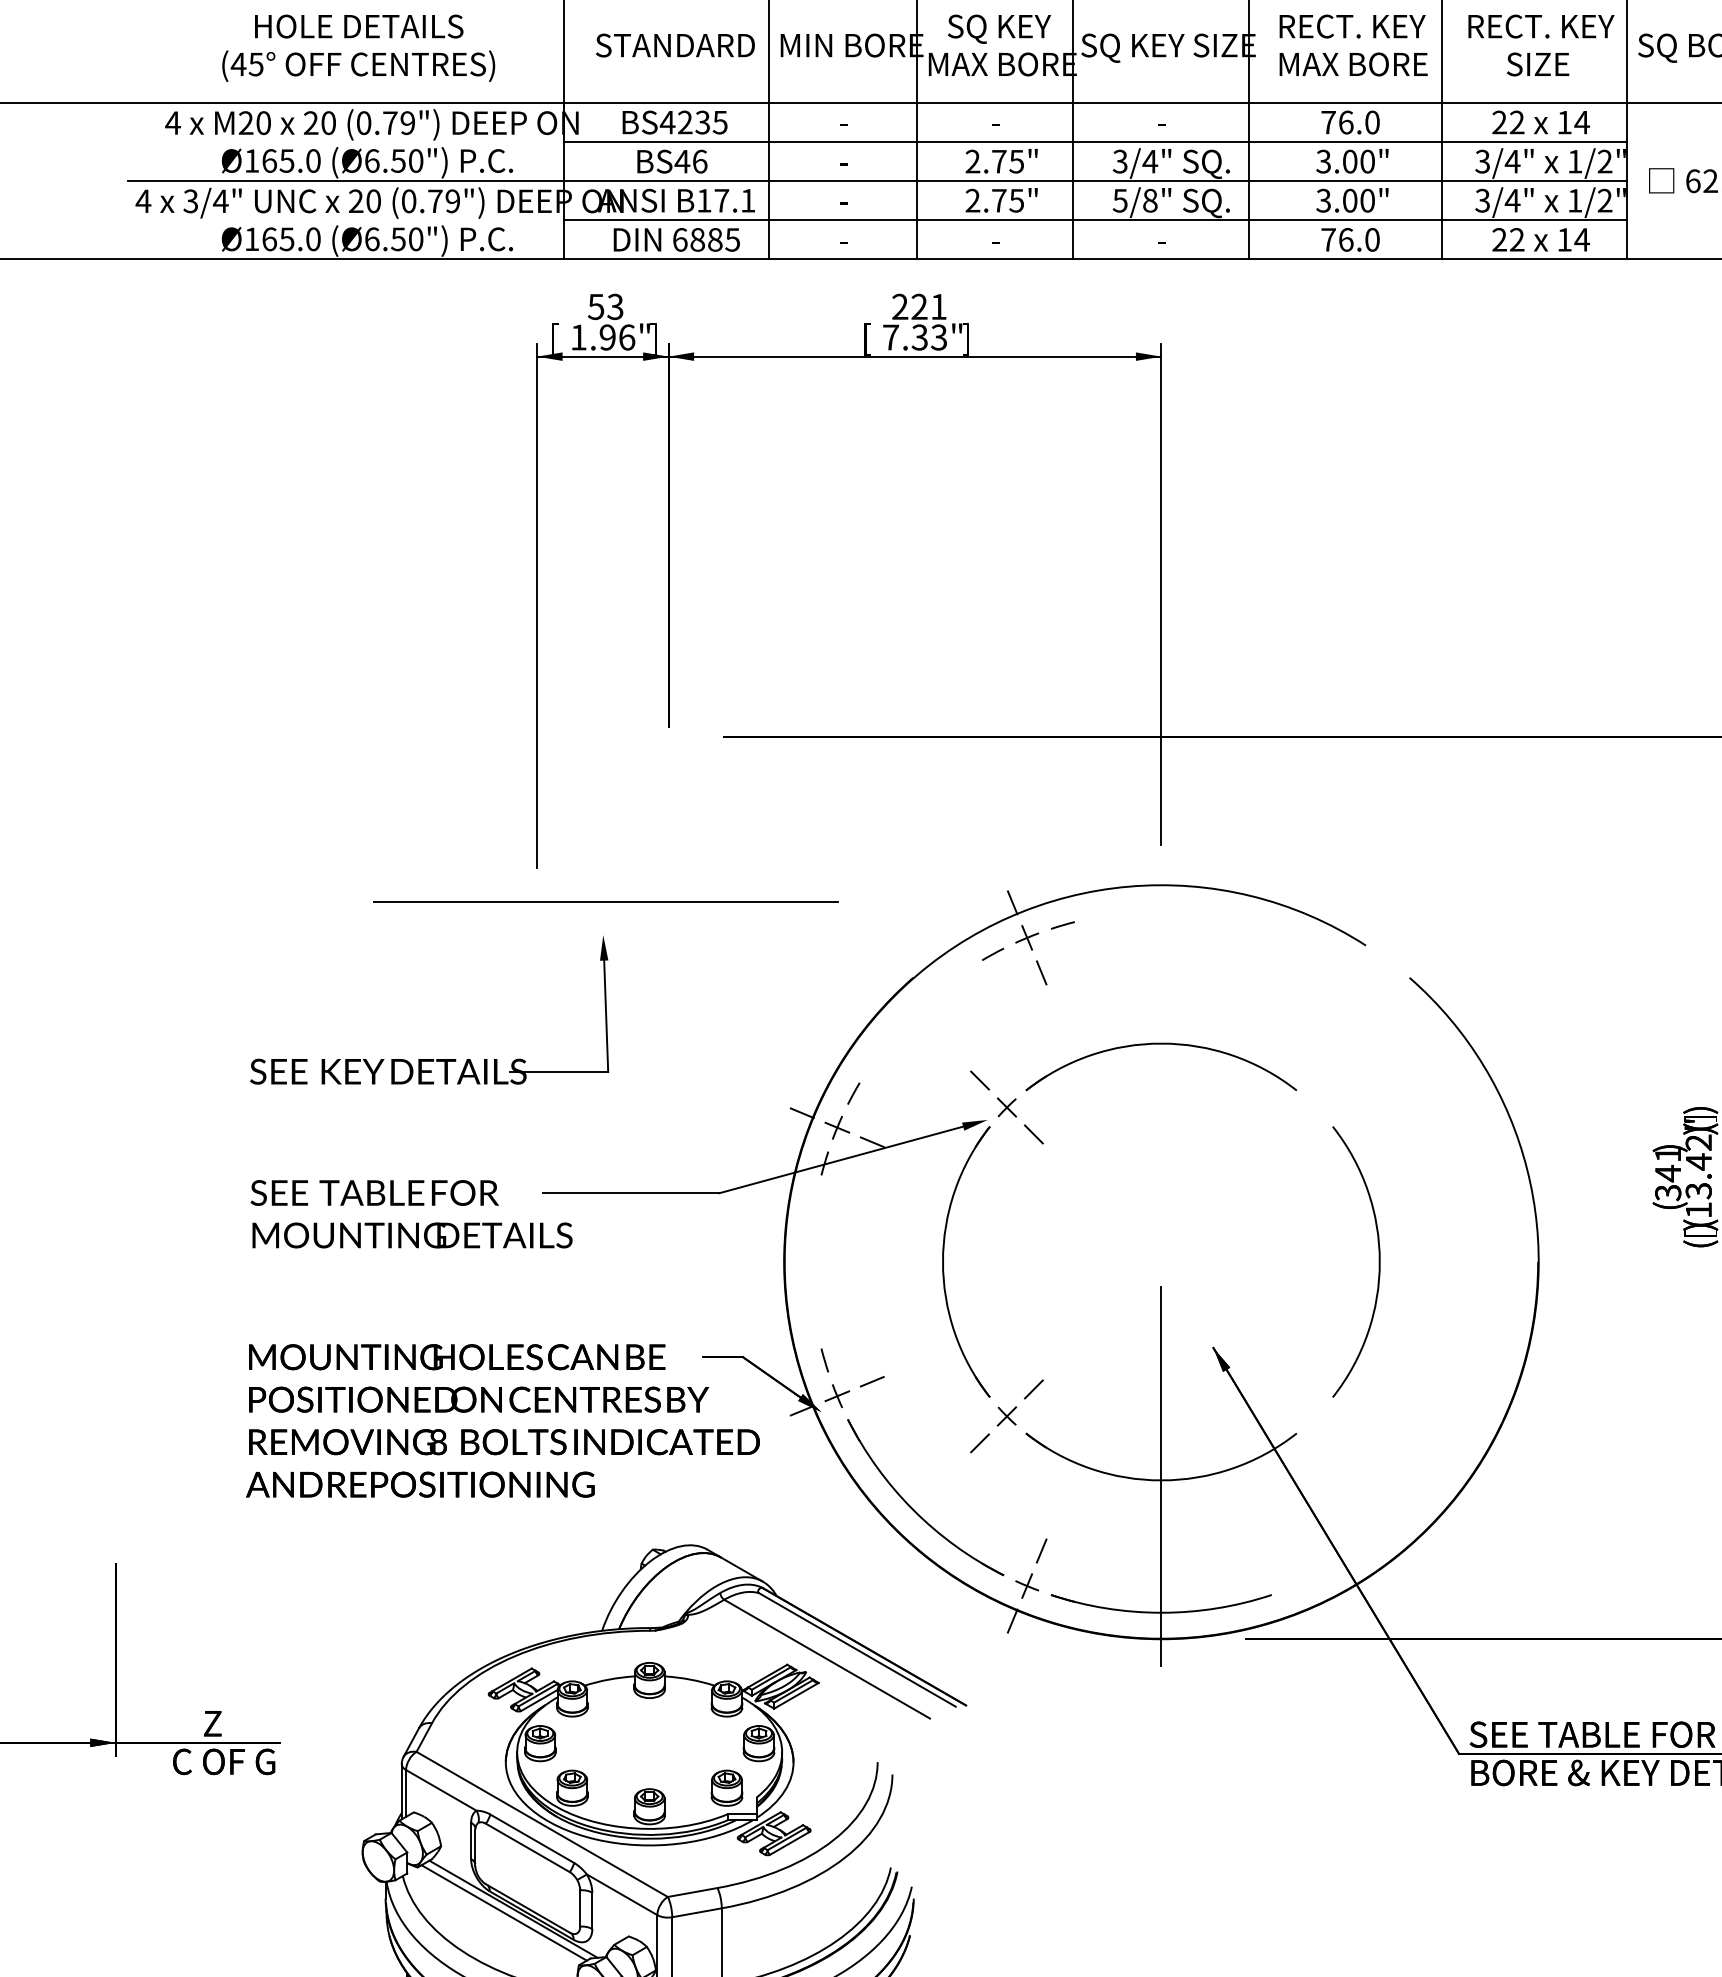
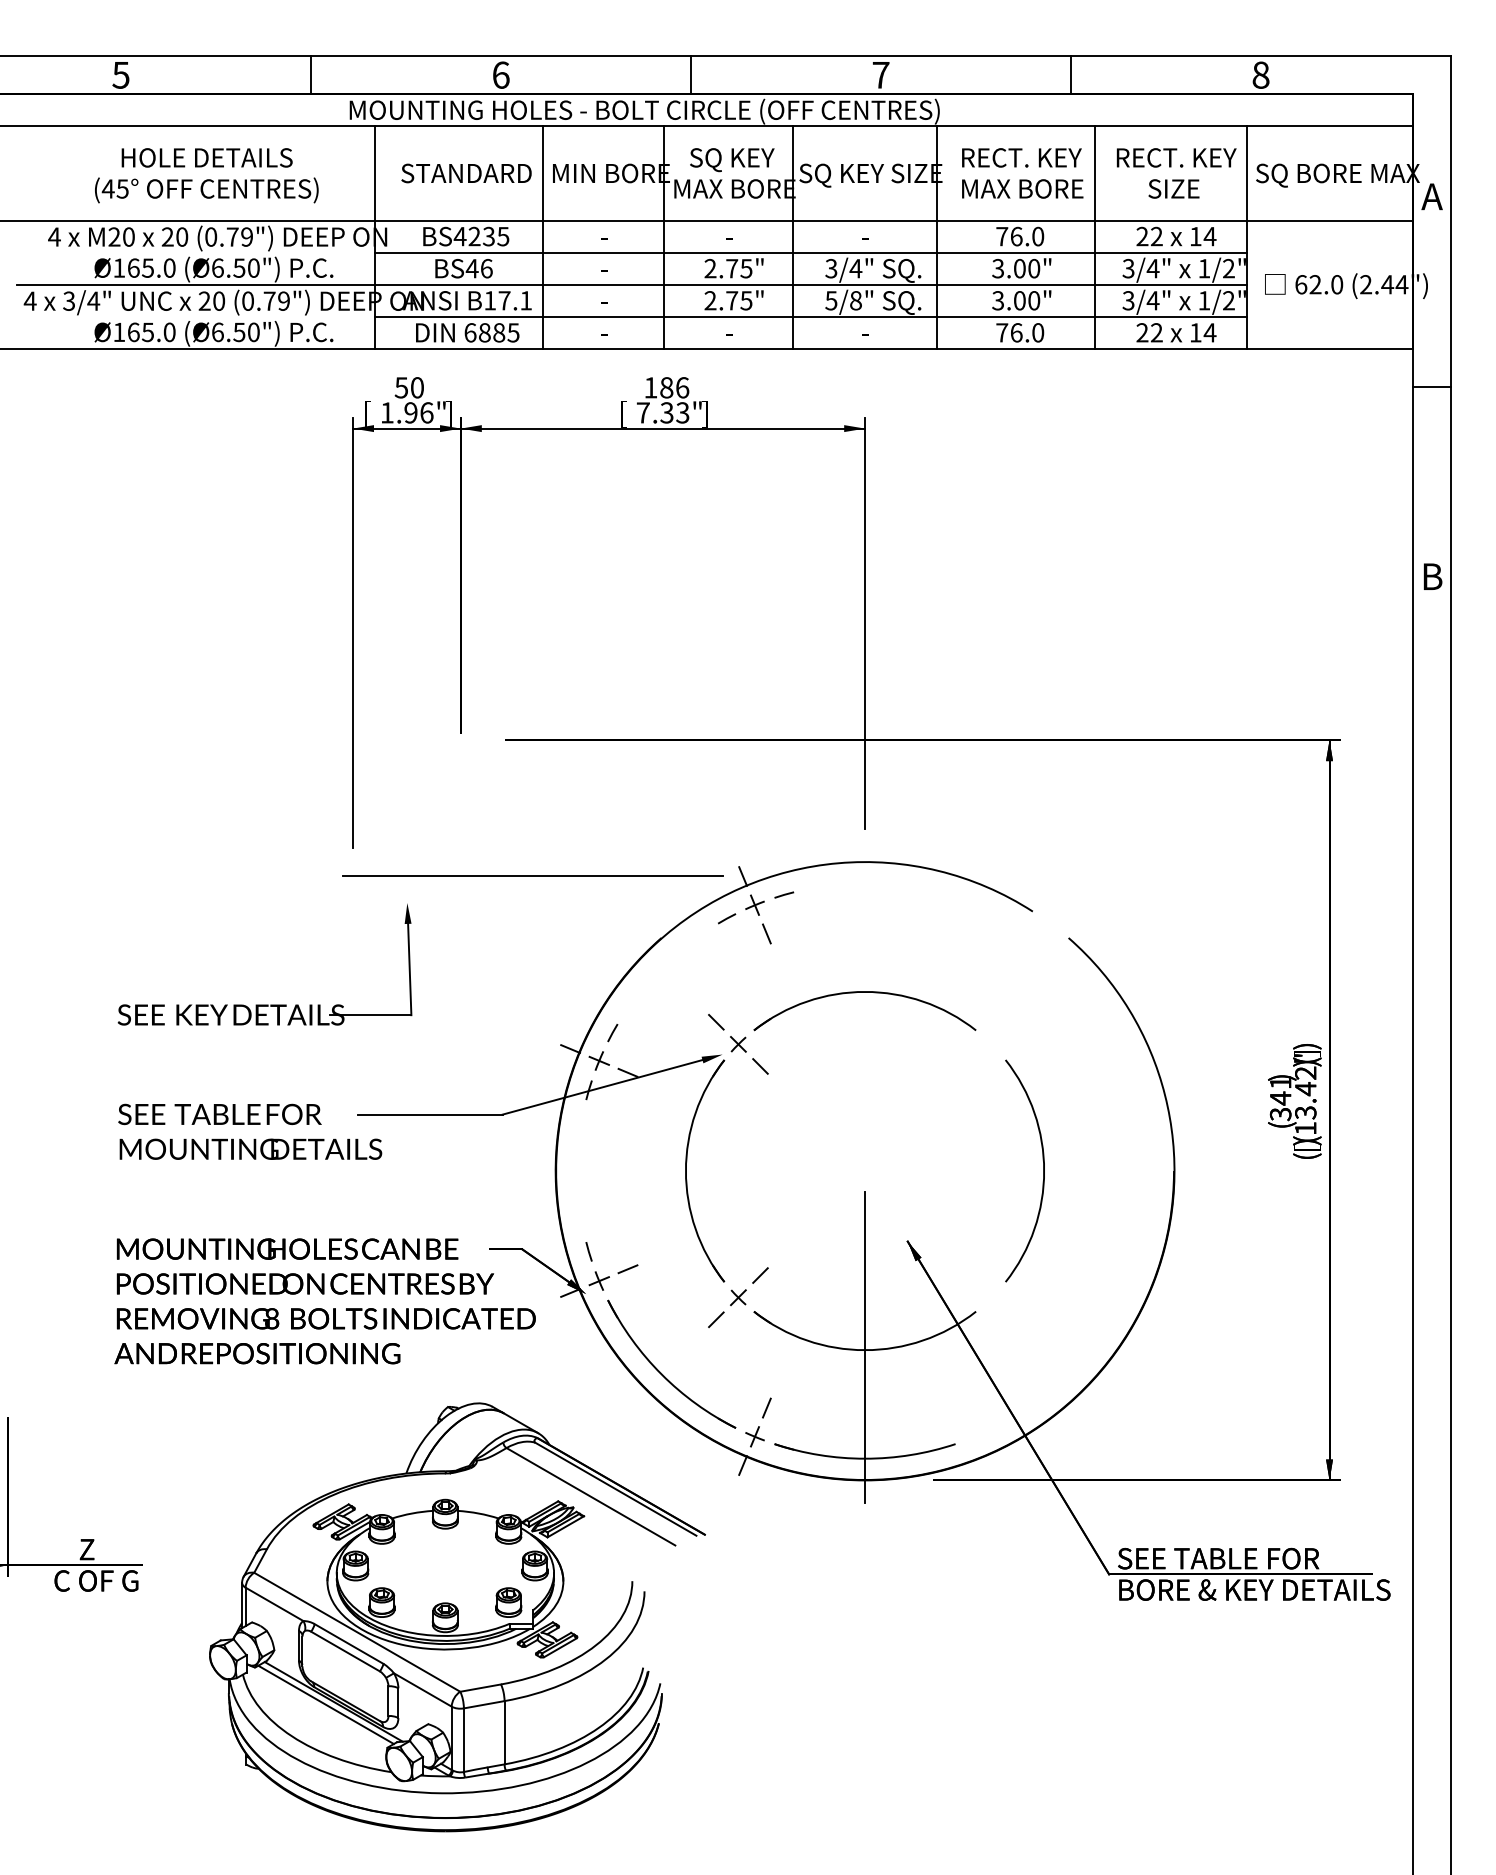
text: (614, 306) -> (416, 387), 53 -> 50
text: (919, 306) -> (666, 387), 221 -> 186
line: (605, 901) -> (532, 875), moved

